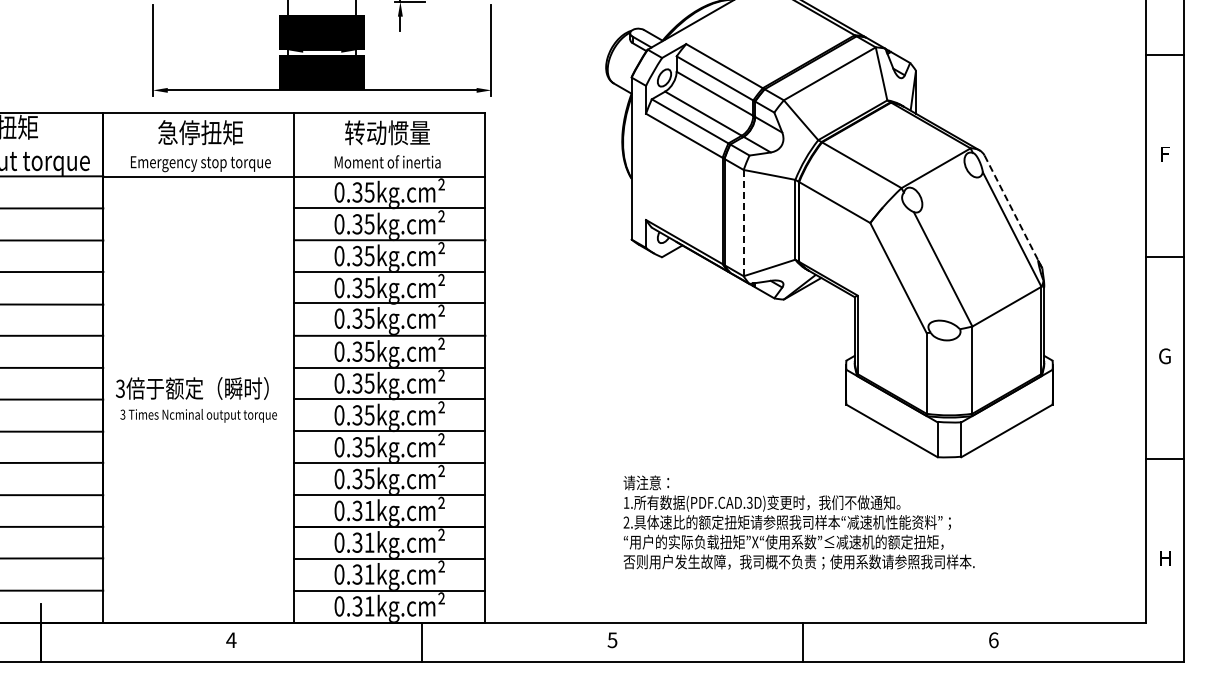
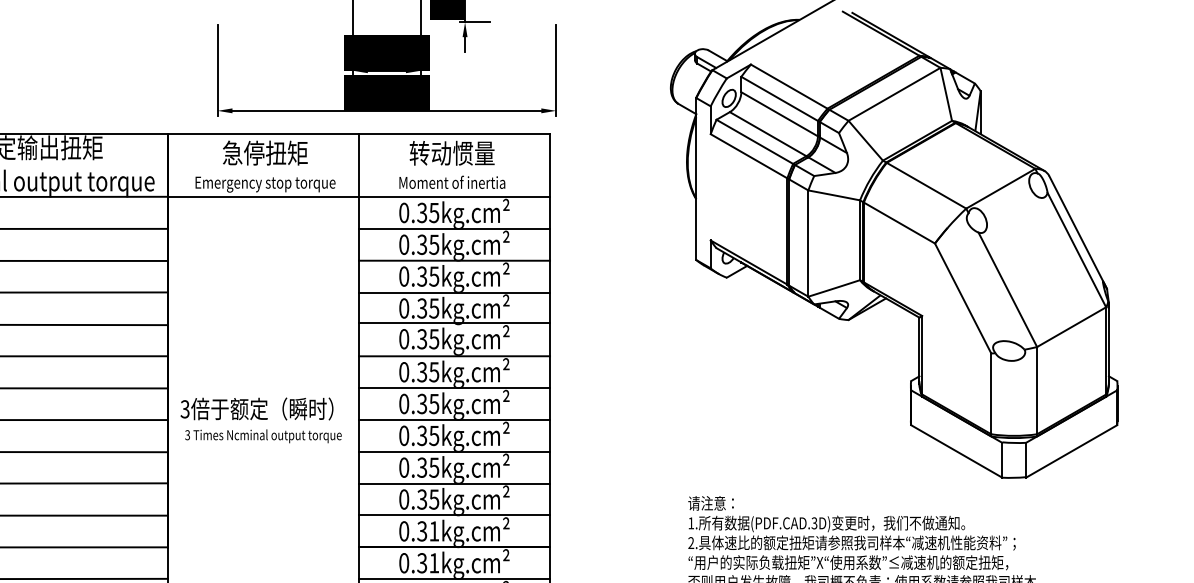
line: (1013, 212) -> (1078, 232), dashed -> solid
line: (743, 222) -> (808, 242), dashed -> solid

